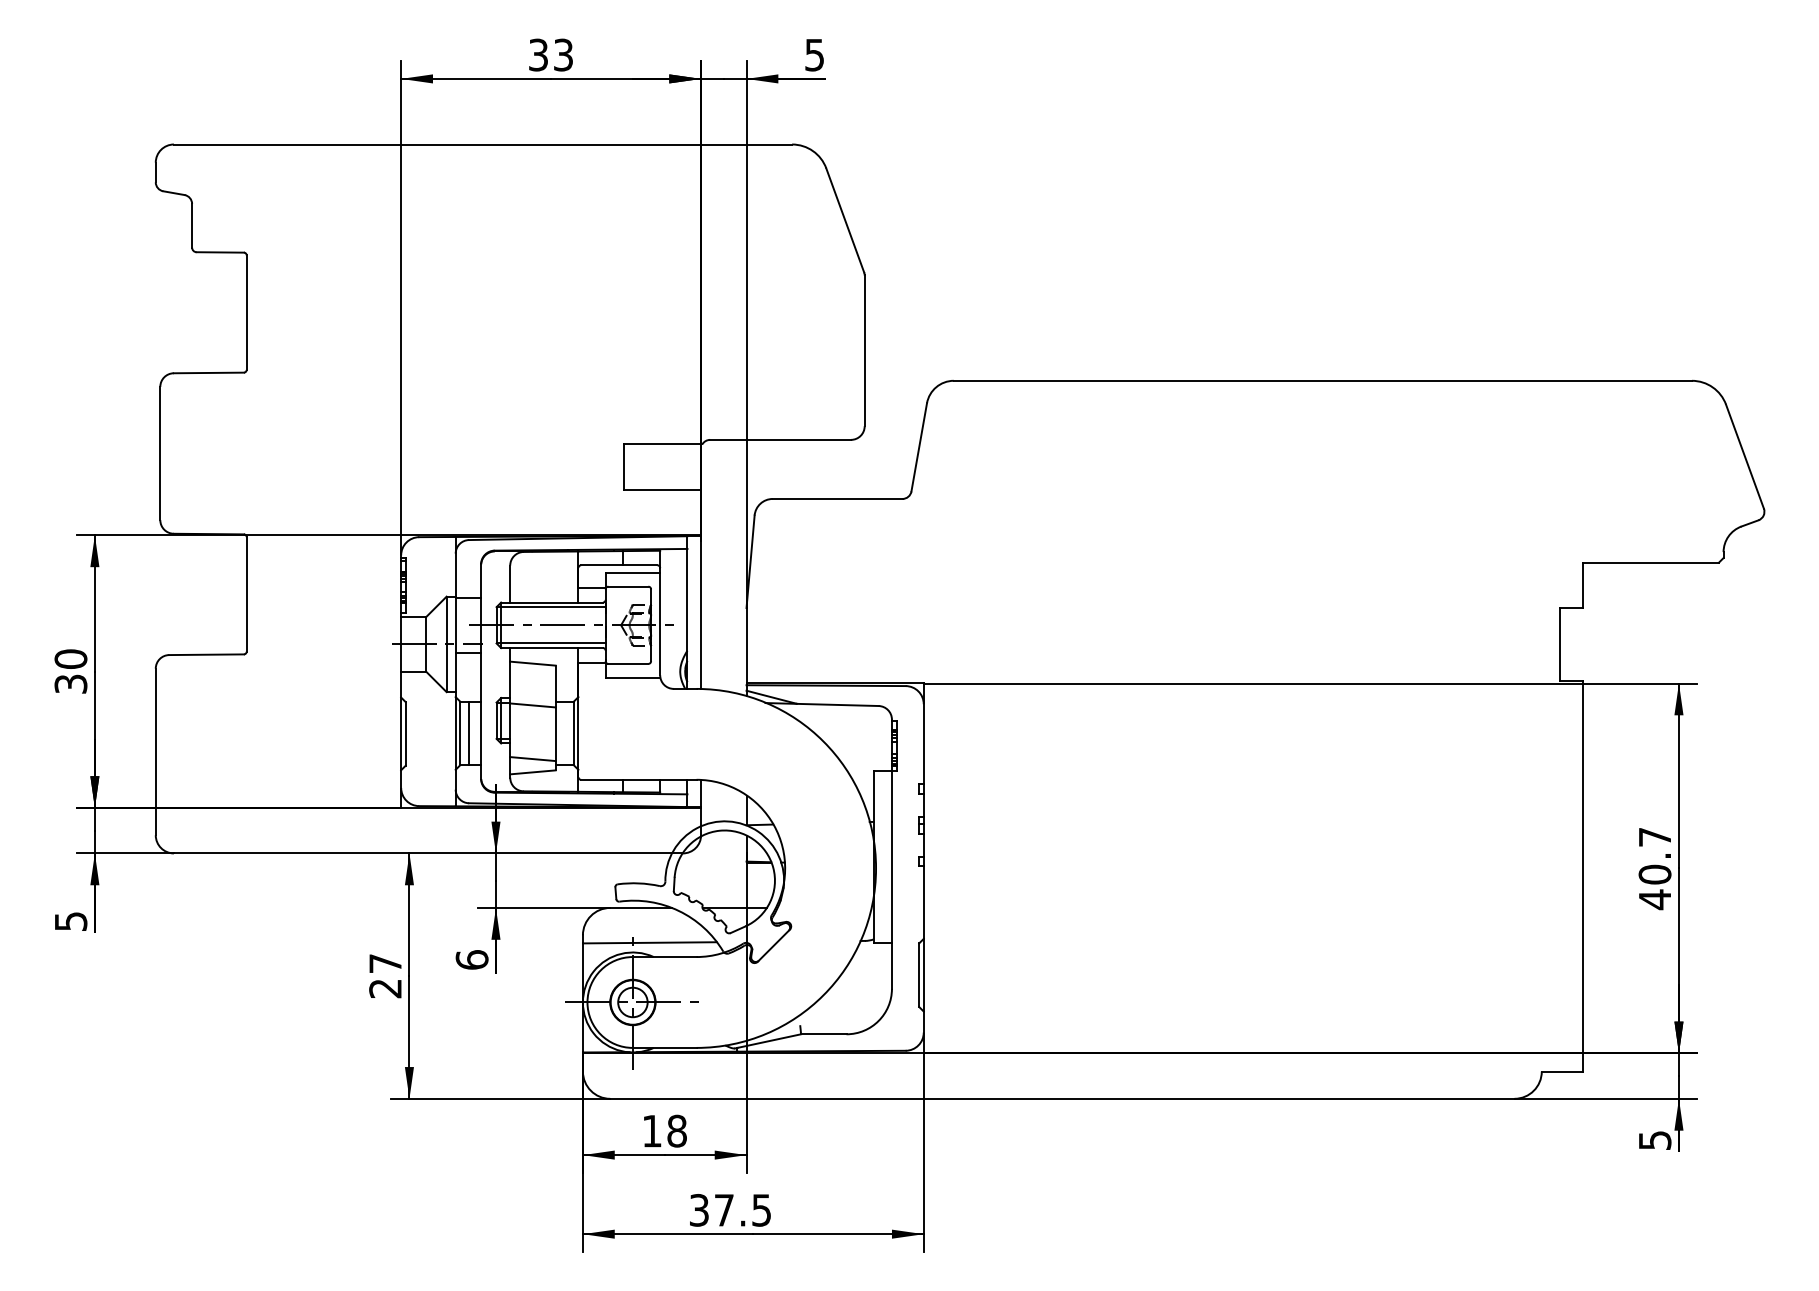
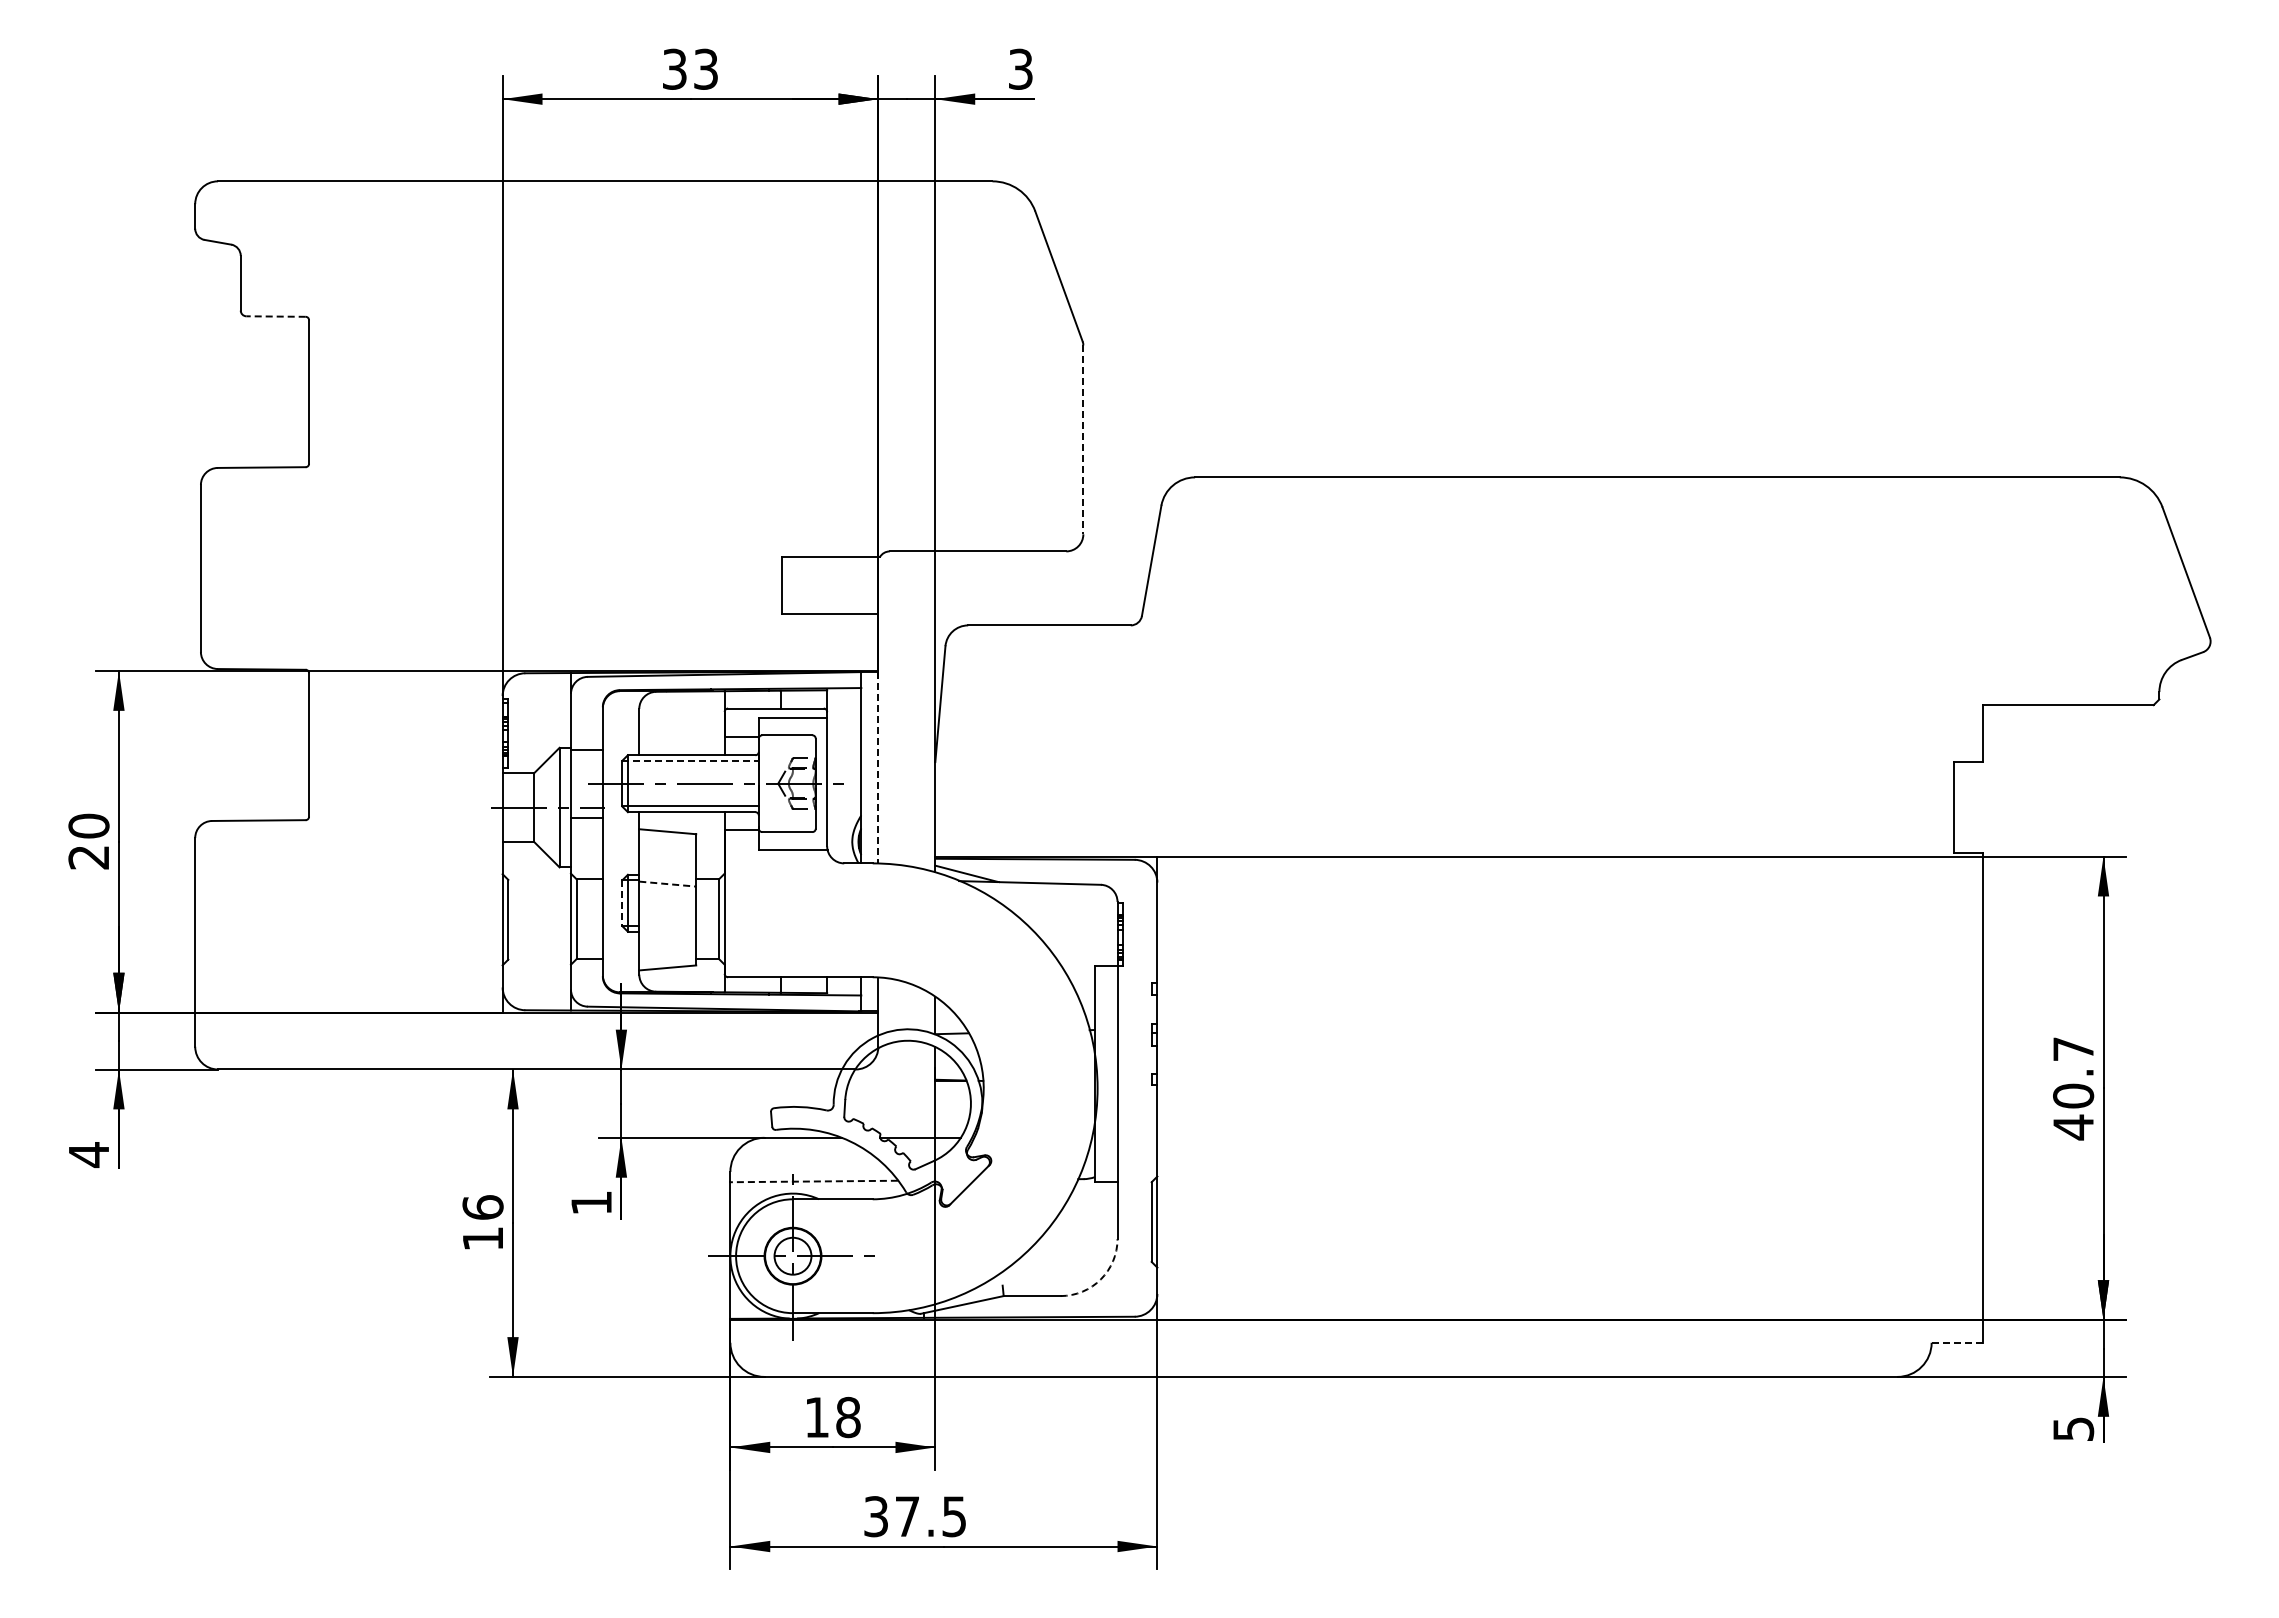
text: (814, 54) -> (1020, 68), 5 -> 3
line: (220, 252) -> (276, 316), solid -> dashed
line: (864, 351) -> (1083, 440), solid -> dashed
line: (551, 606) -> (691, 760), solid -> dashed
line: (701, 612) -> (878, 767), solid -> dashed
text: (70, 684) -> (88, 857), 30 -> 20
line: (532, 705) -> (667, 884), solid -> dashed
line: (496, 720) -> (622, 903), solid -> dashed
line: (469, 733) -> (588, 919), removed
line: (532, 758) -> (667, 950), removed
text: (71, 922) -> (89, 1155), 5 -> 4
line: (650, 942) -> (814, 1181), solid -> dashed
text: (472, 959) -> (591, 1202), 6 -> 1
text: (385, 975) -> (482, 1222), 27 -> 16
arc: (878, 1021) -> (1100, 1279), solid -> dashed
line: (1562, 1071) -> (1957, 1342), solid -> dashed

